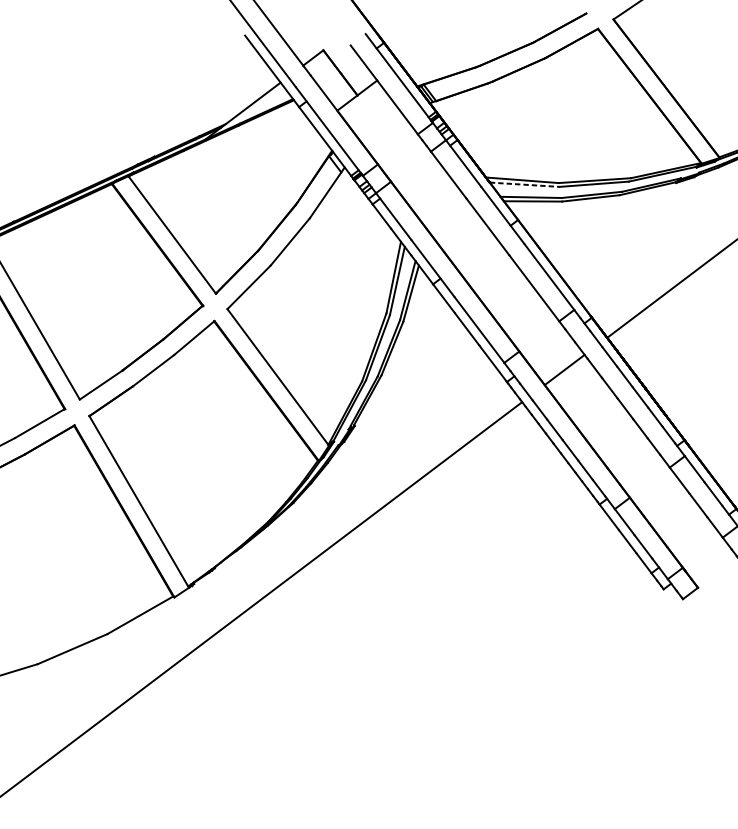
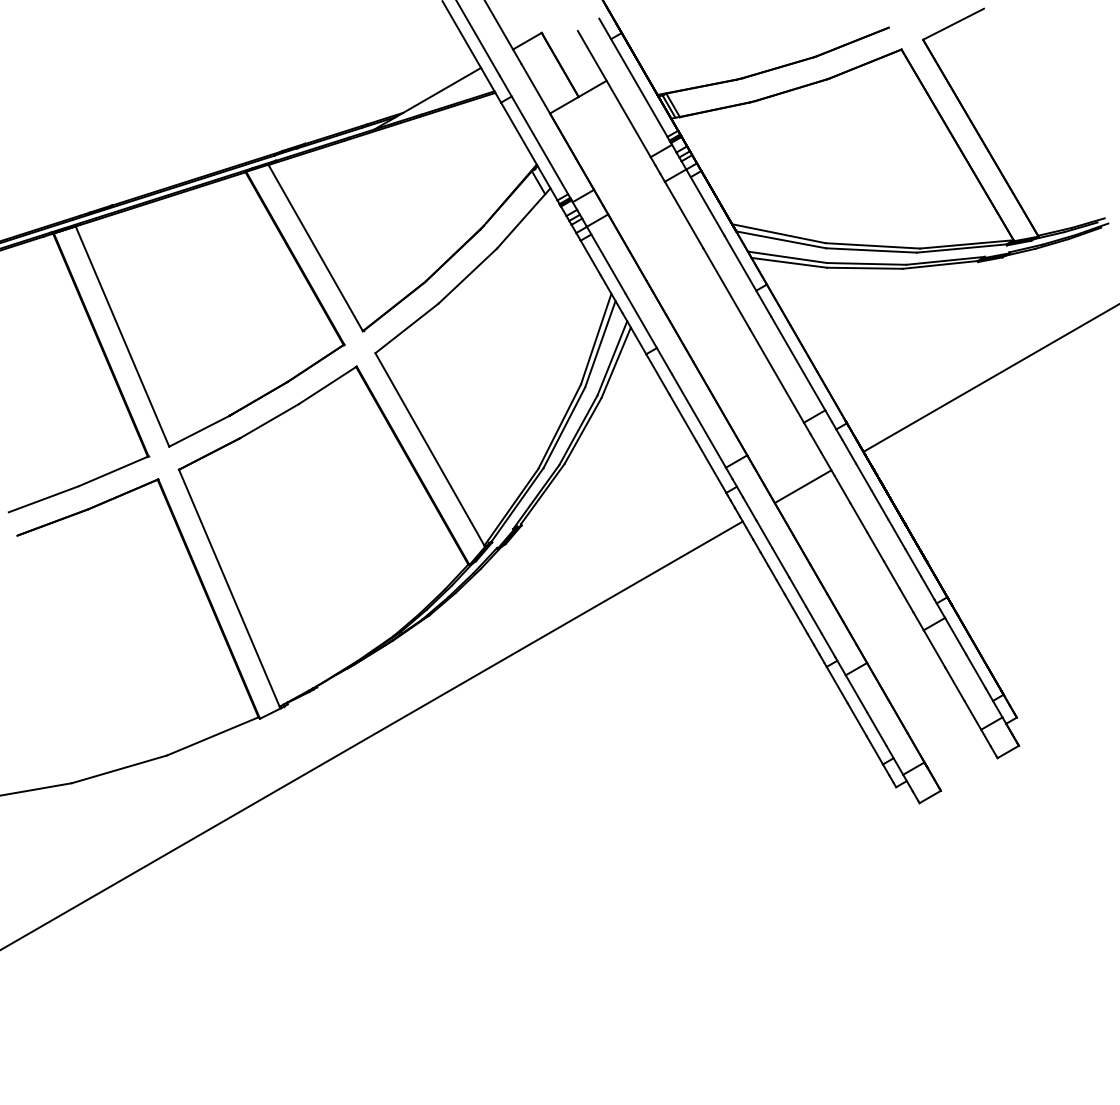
line: (524, 184) -> (781, 239), dashed -> solid

